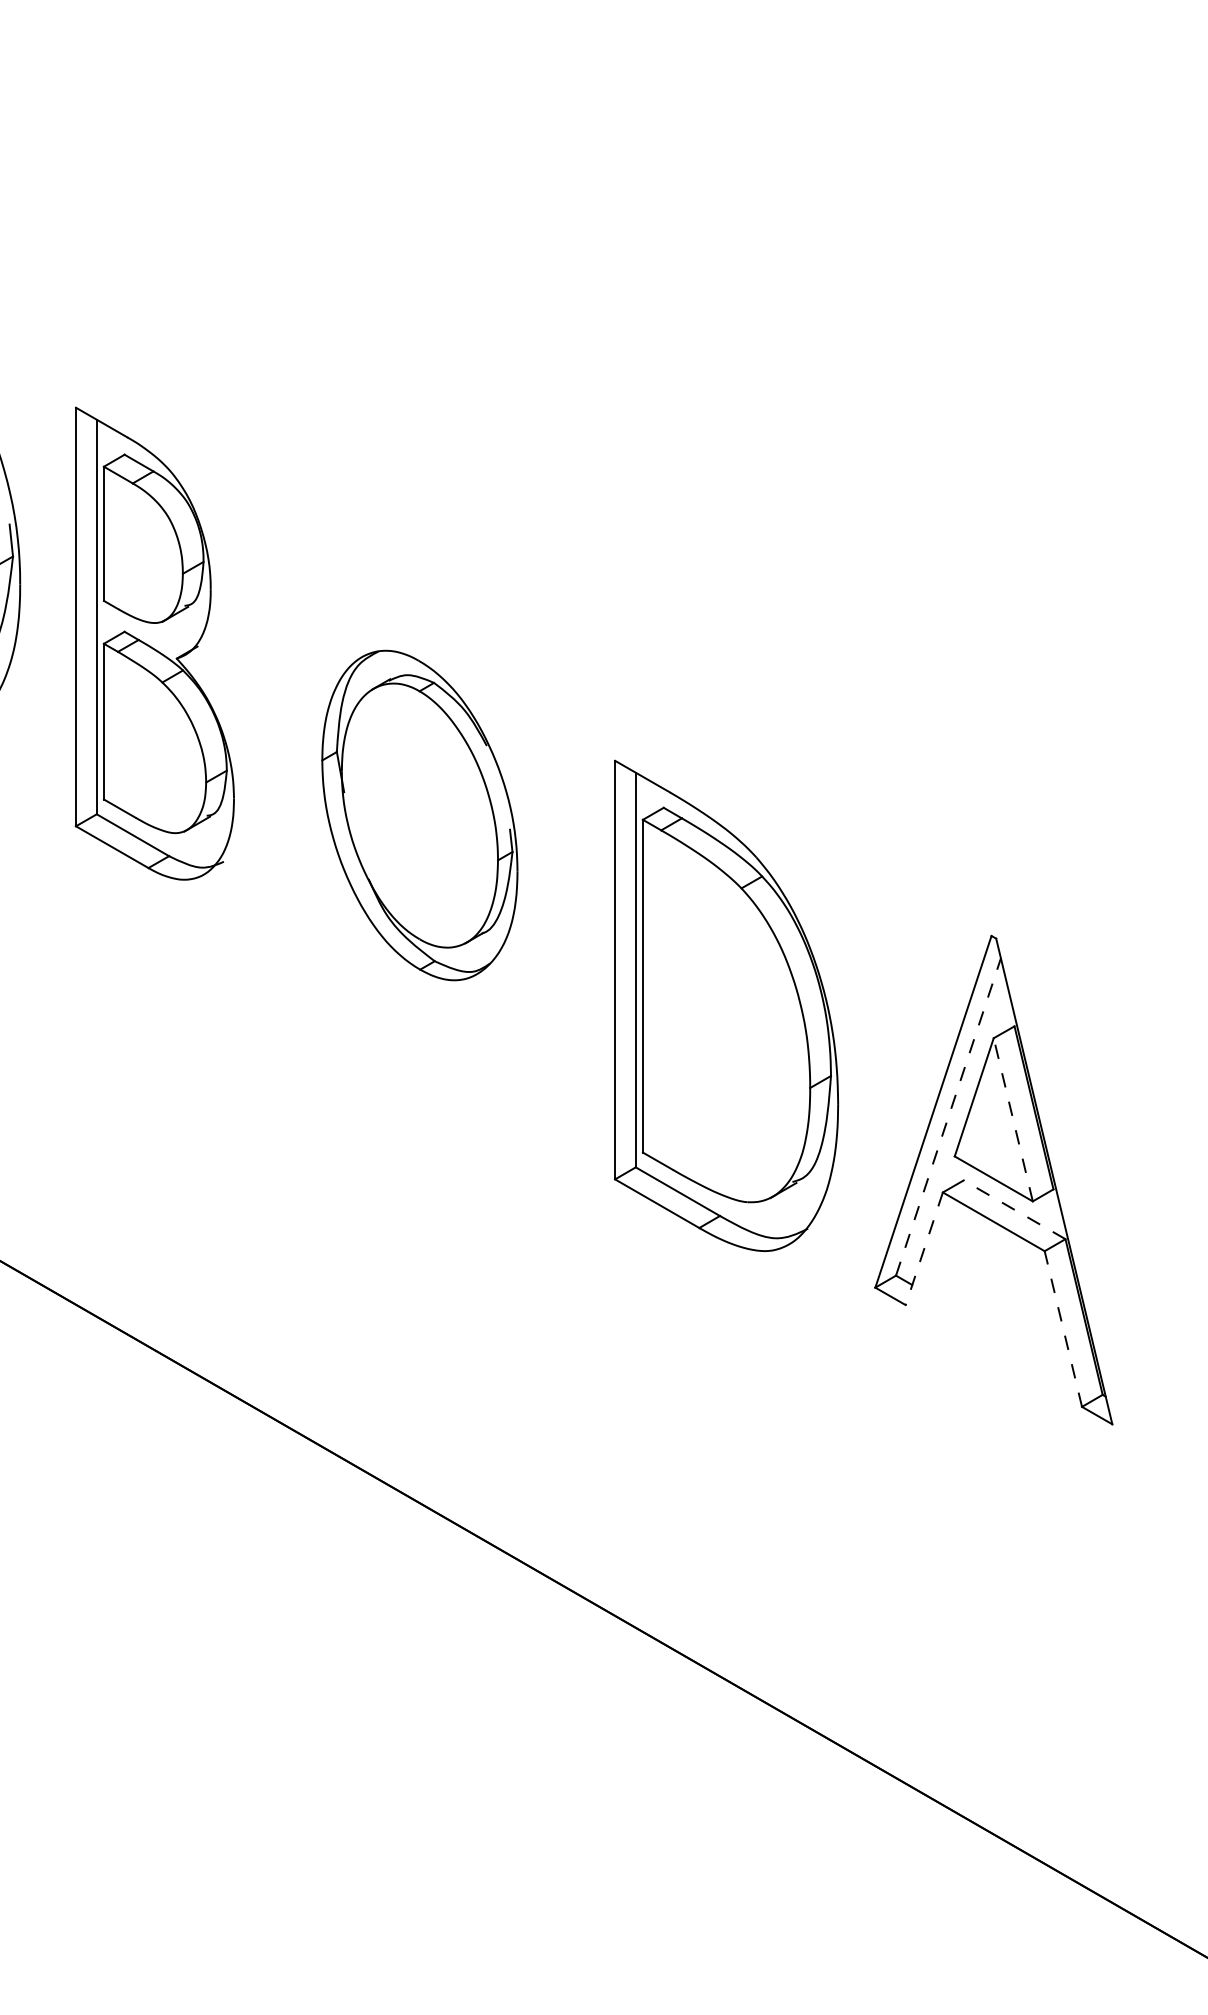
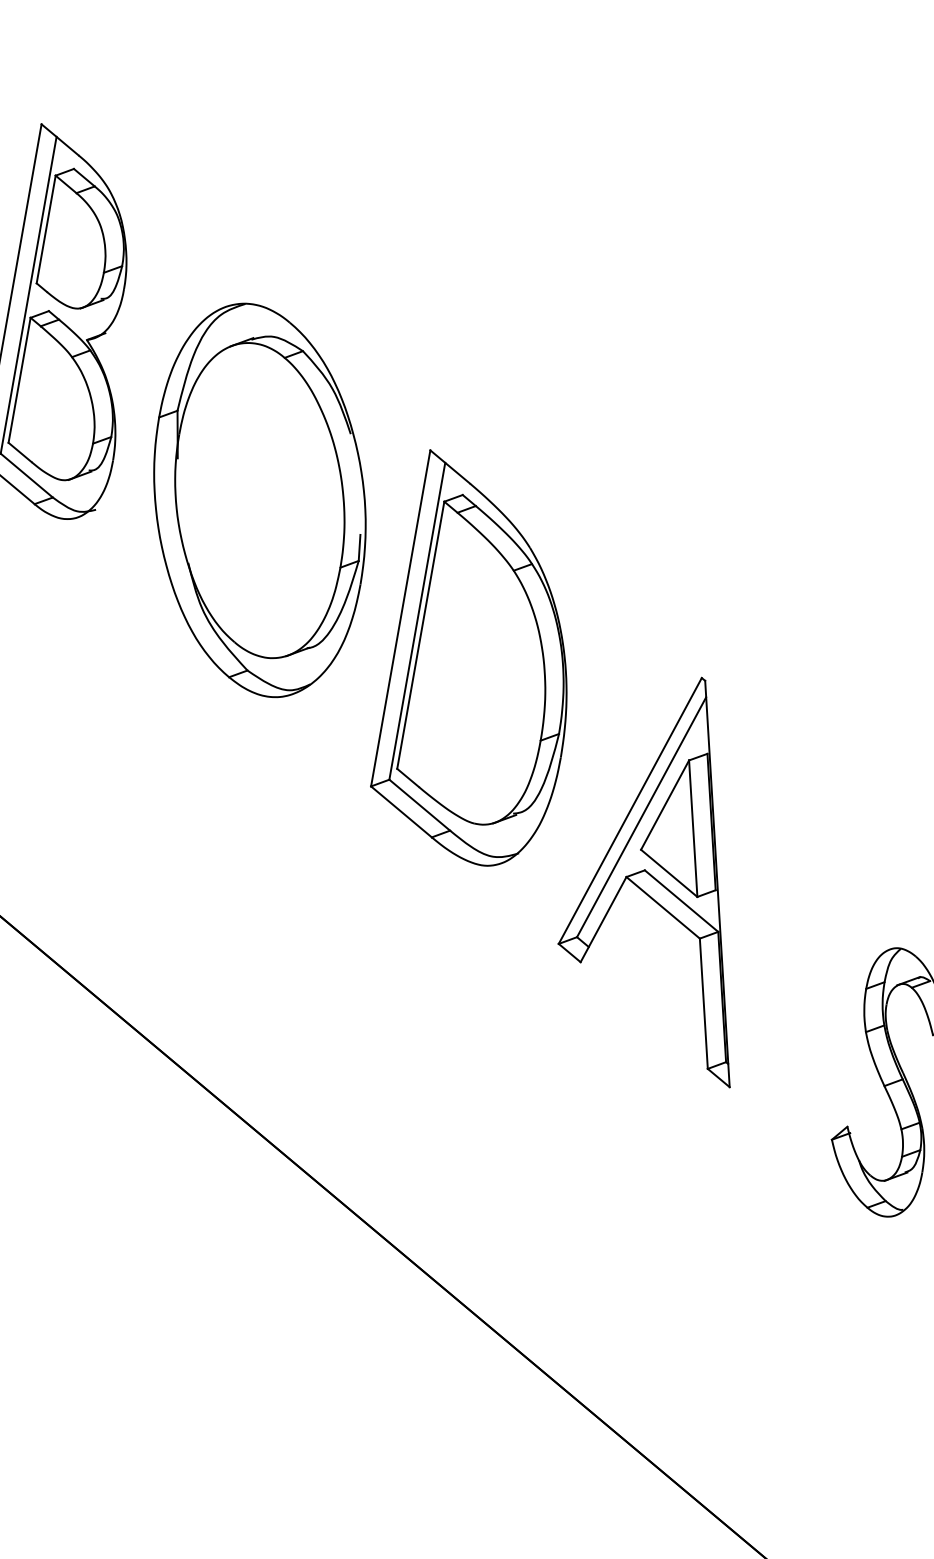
part: (419, 815) -> (259, 500), size x1.43
part: (726, 1005) -> (485, 662), moved
line: (948, 1116) -> (641, 816), dashed -> solid
line: (1013, 1119) -> (693, 828), dashed -> solid
line: (1014, 1209) -> (681, 900), dashed -> solid
line: (924, 1249) -> (603, 920), dashed -> solid
line: (1063, 1328) -> (704, 1003), dashed -> solid

